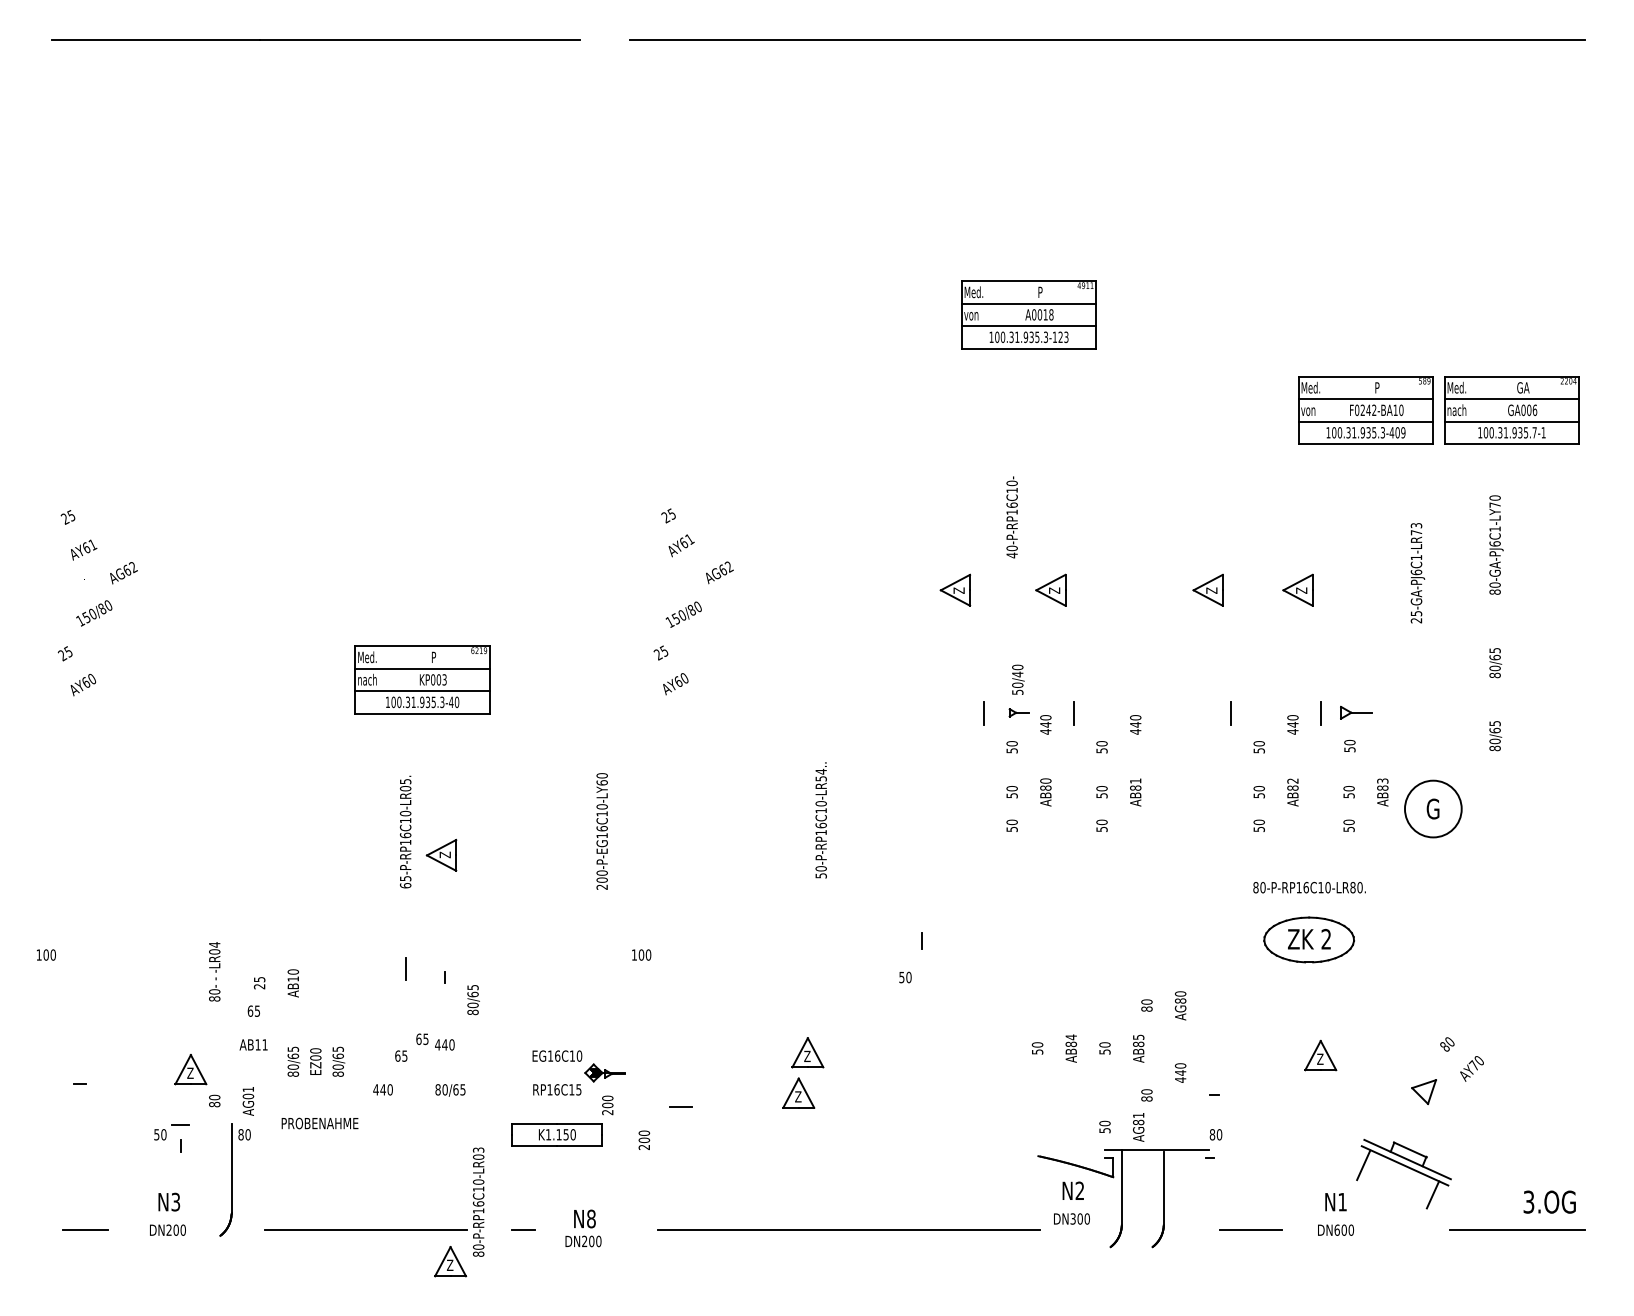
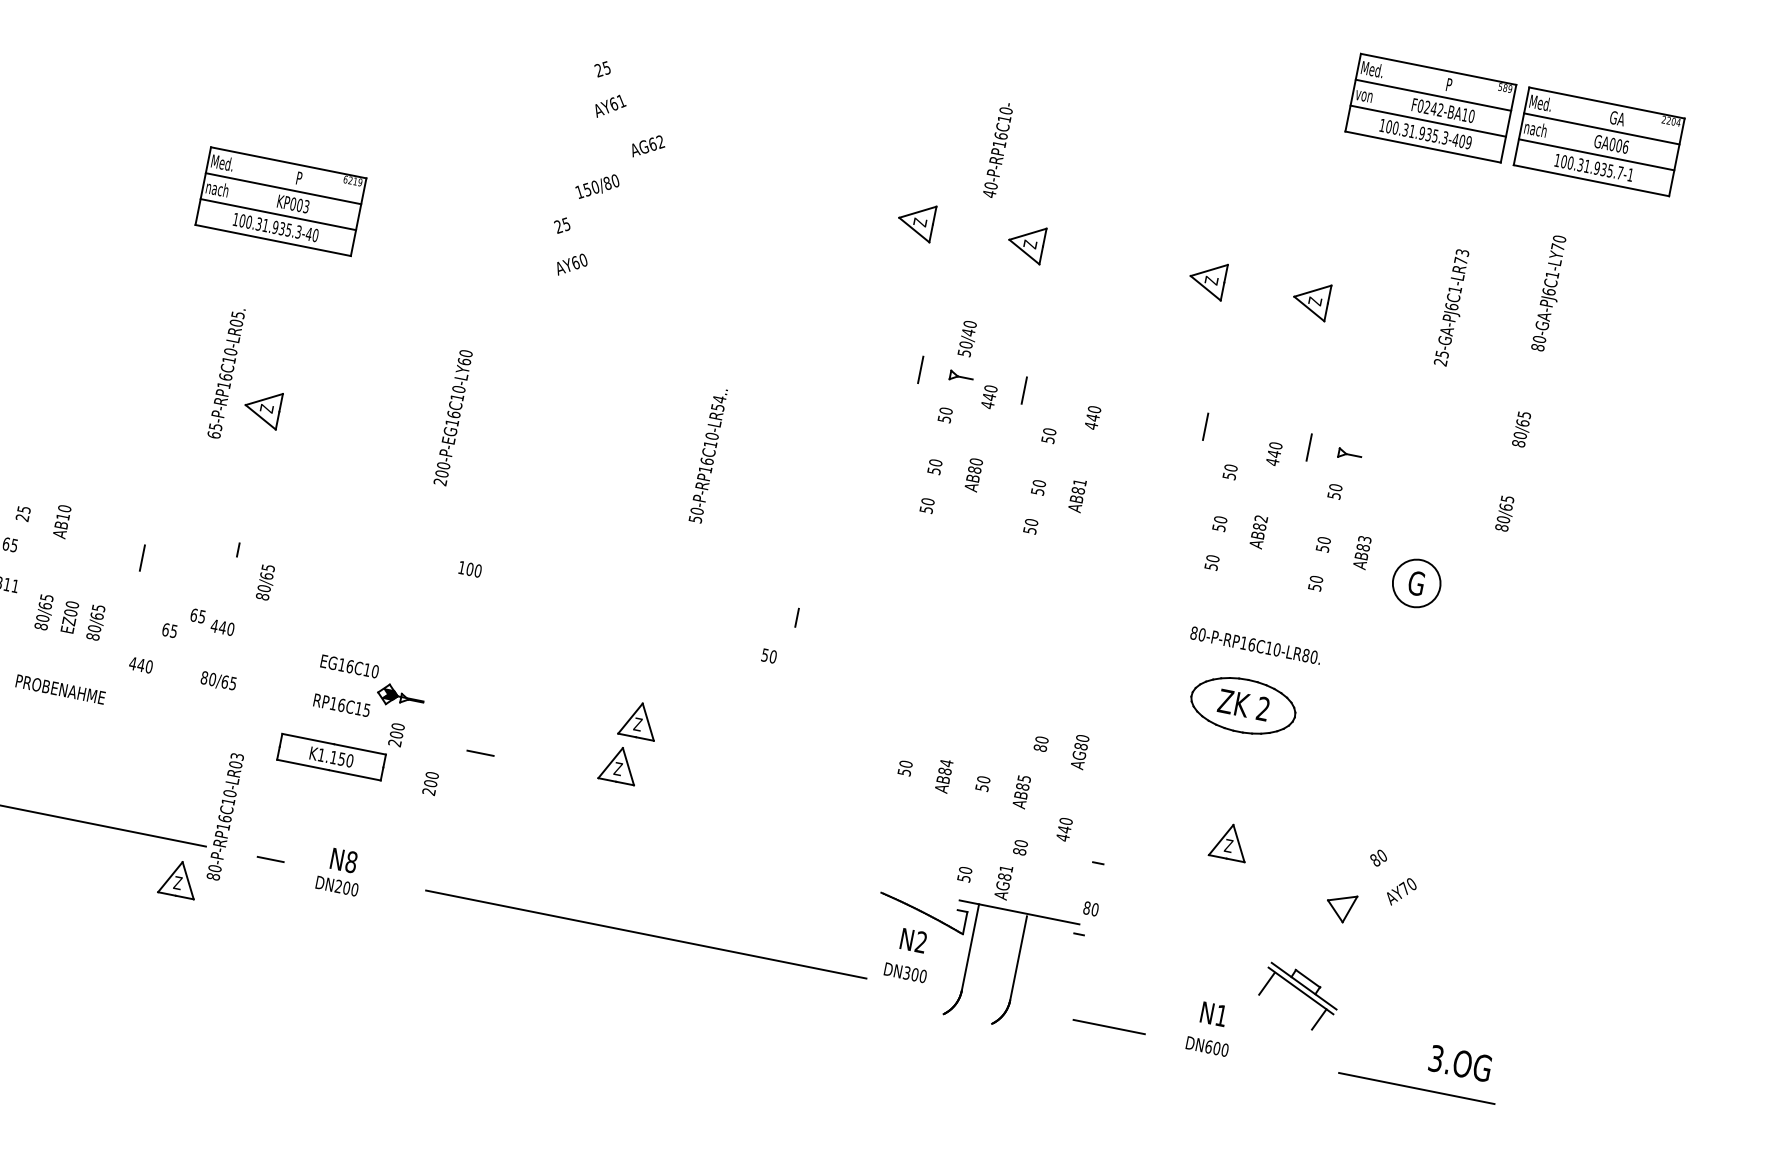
part: (1355, 712) -> (1349, 454), size x0.62
circle: (1433, 808) -> (1417, 582), size x0.71
line: (405, 968) -> (141, 557), moved
part: (1403, 1173) -> (1298, 996), size x0.71

